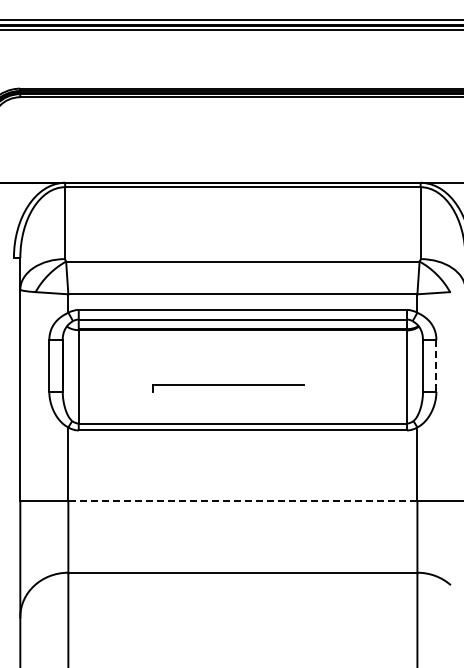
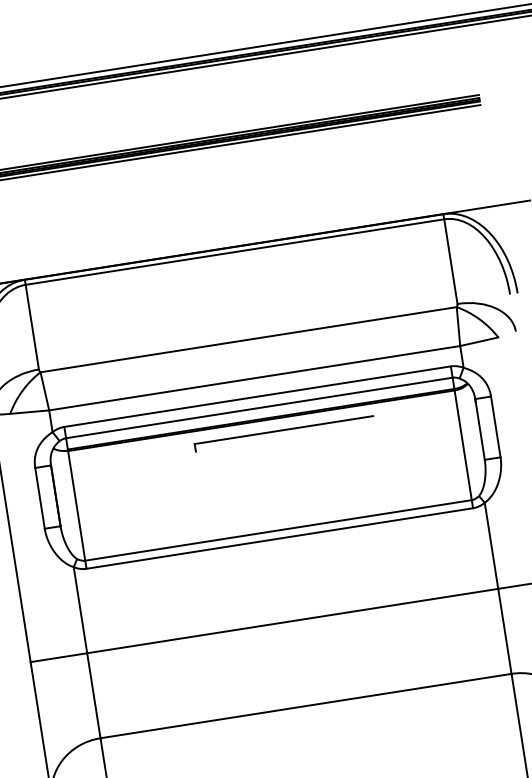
line: (436, 366) -> (496, 427), dashed -> solid
part: (228, 388) -> (284, 434), moved
line: (242, 500) -> (292, 621), dashed -> solid

